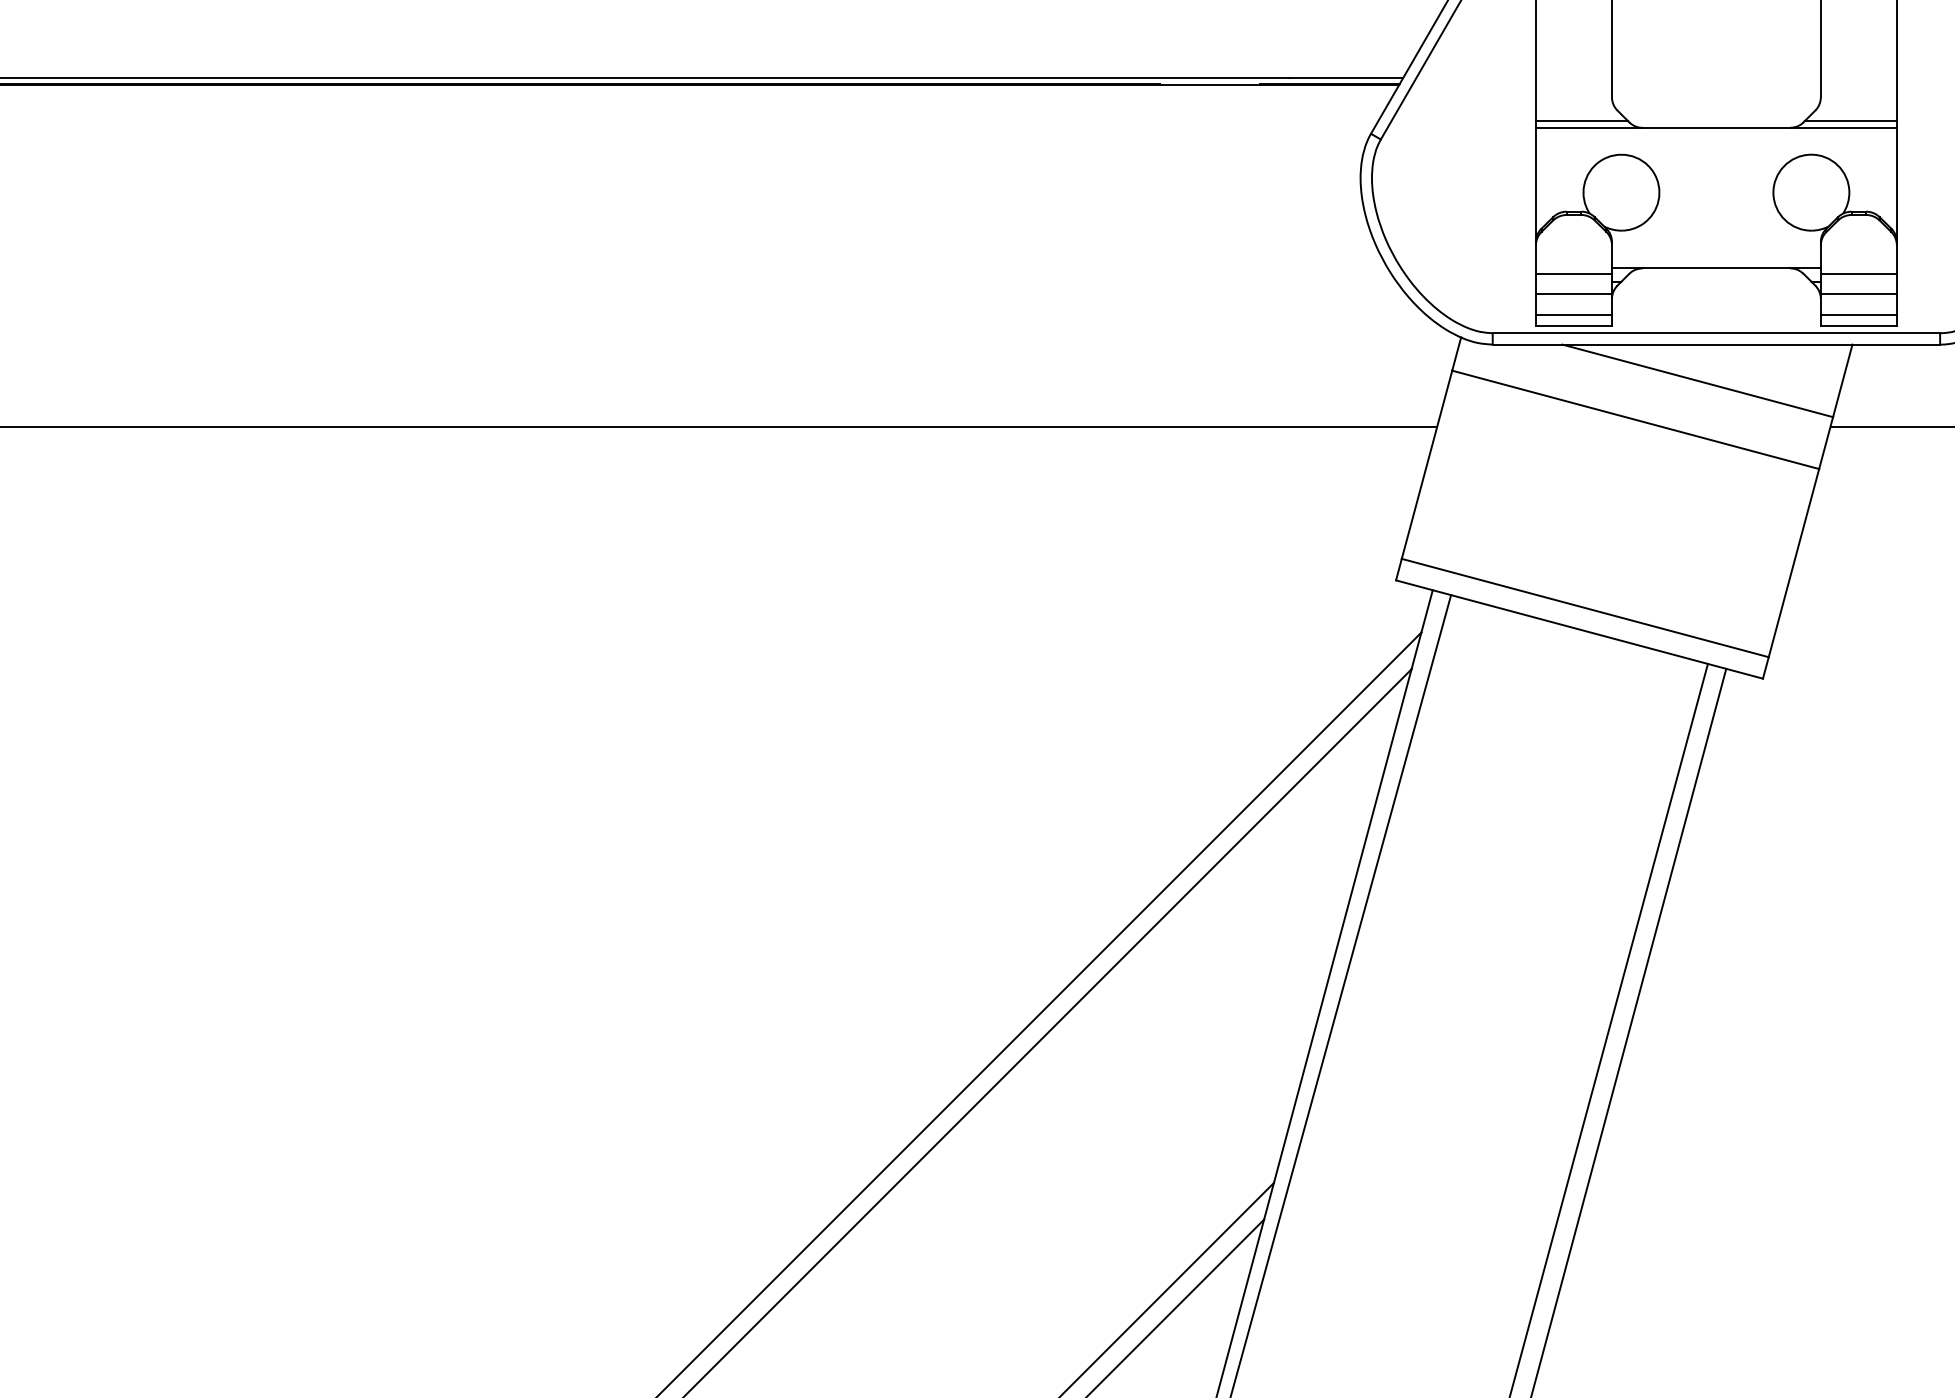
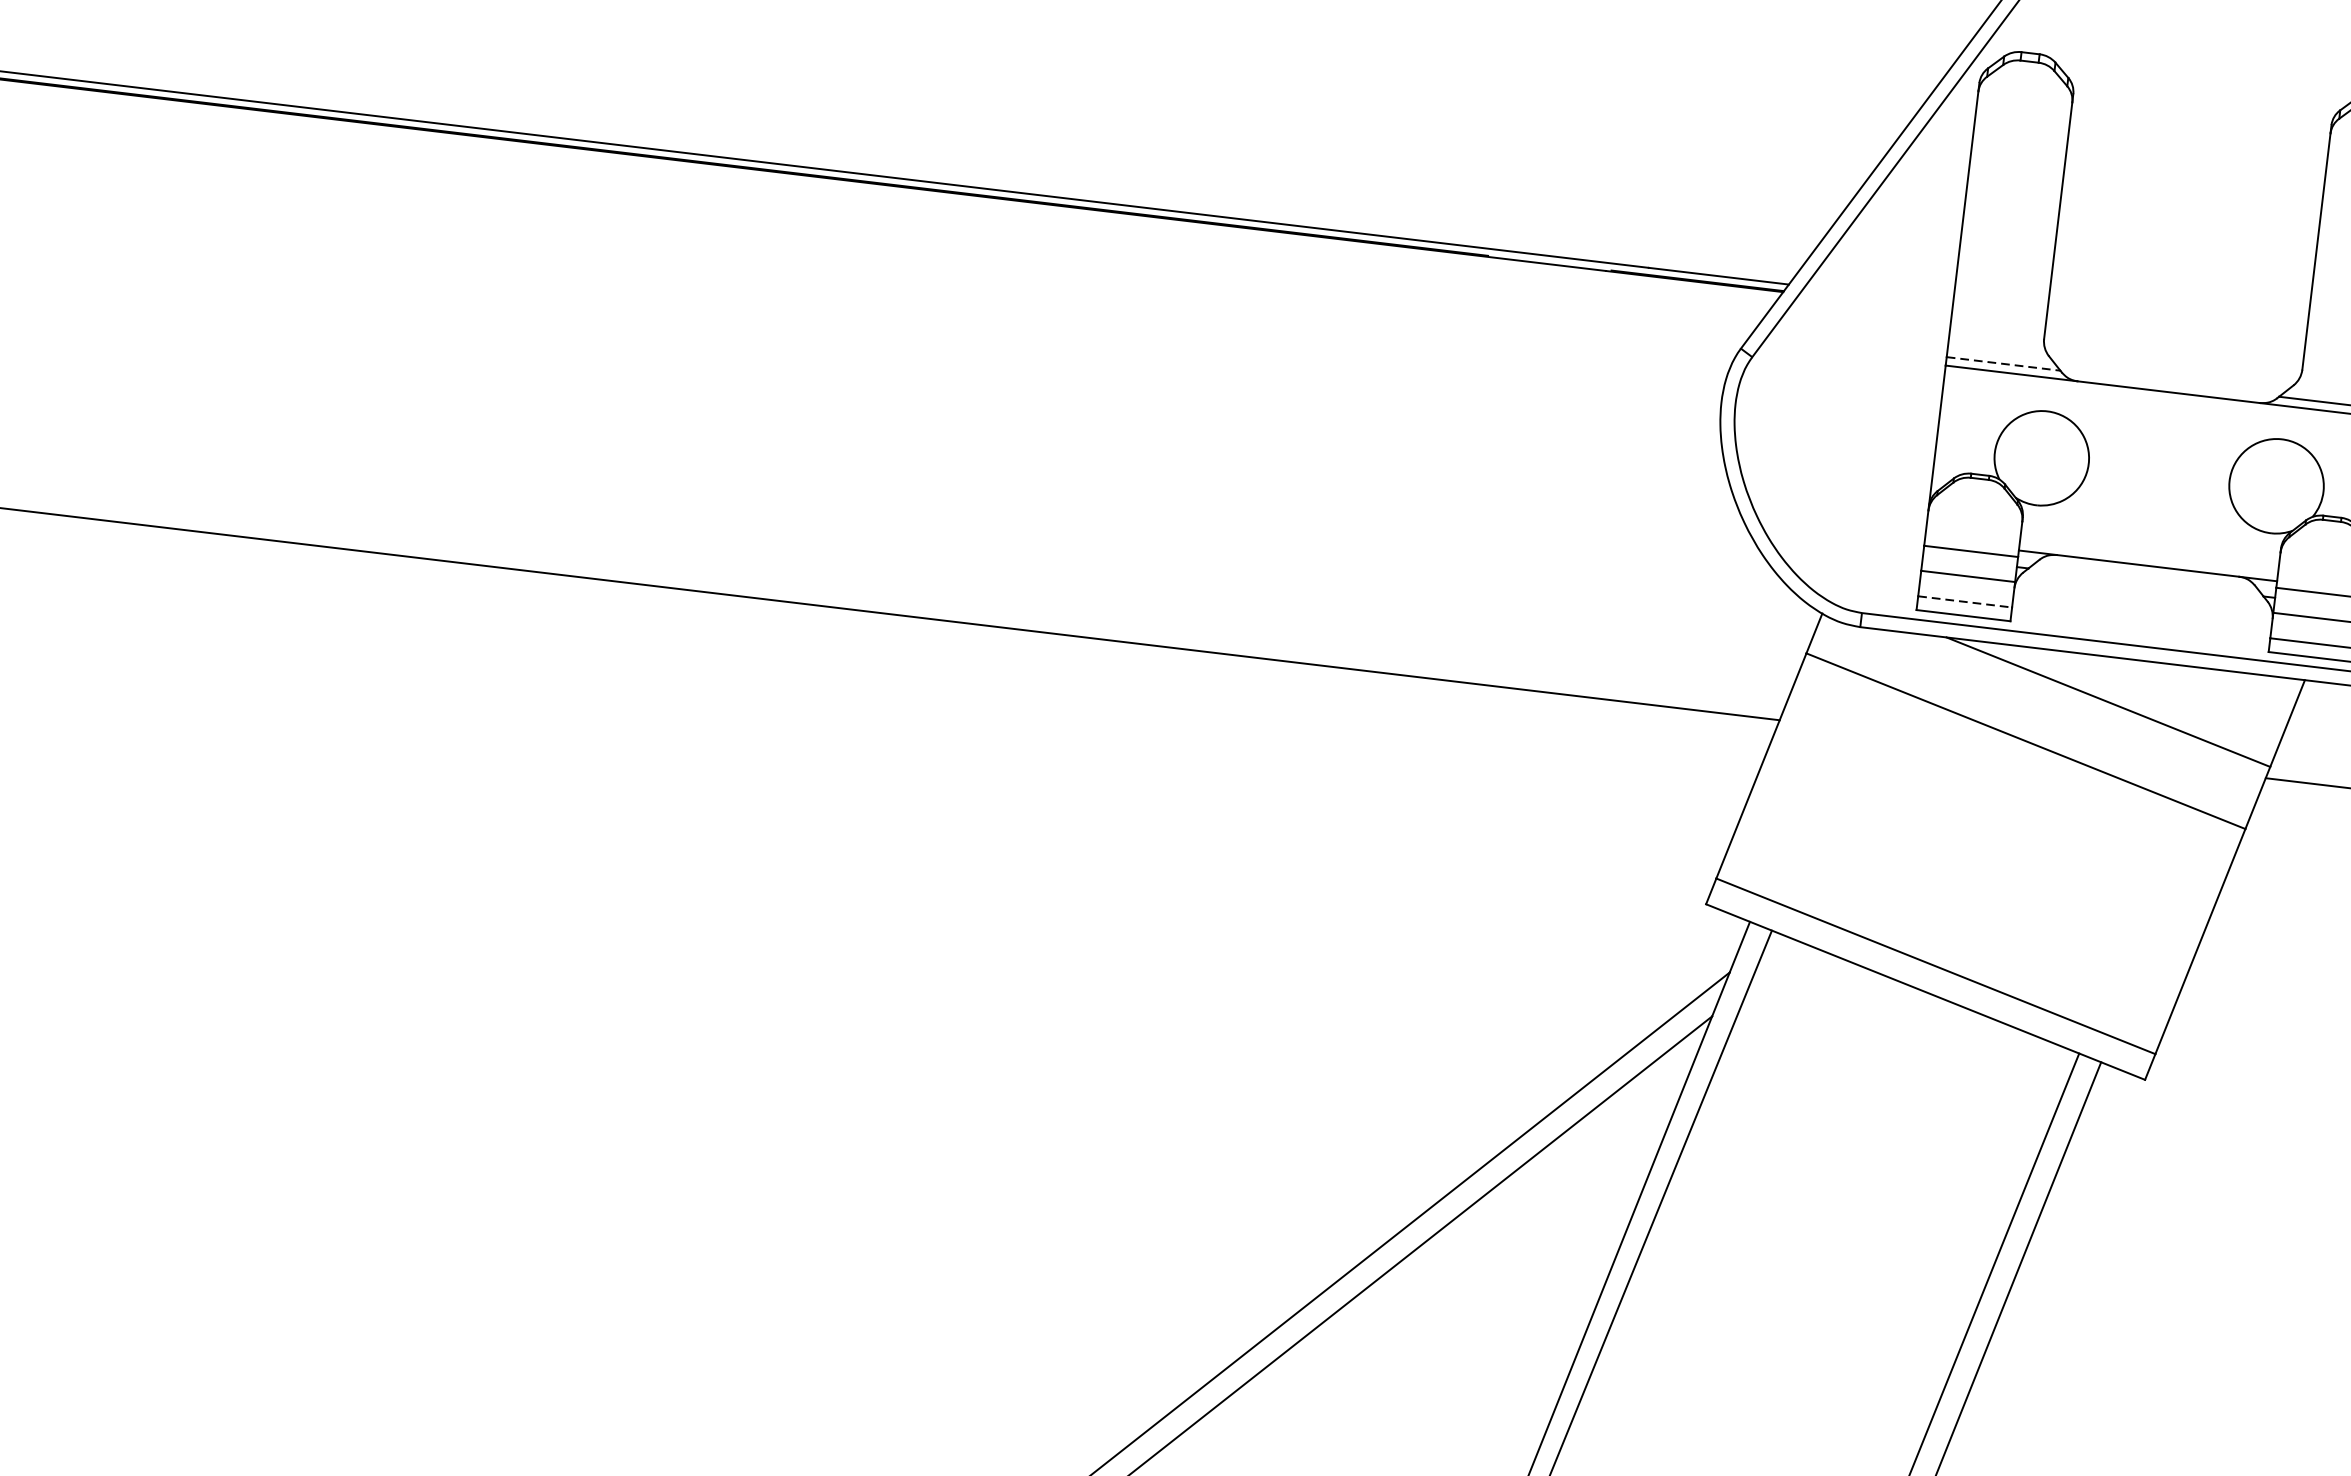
line: (1581, 121) -> (2002, 364), solid -> dashed
line: (1573, 314) -> (1964, 601), solid -> dashed

